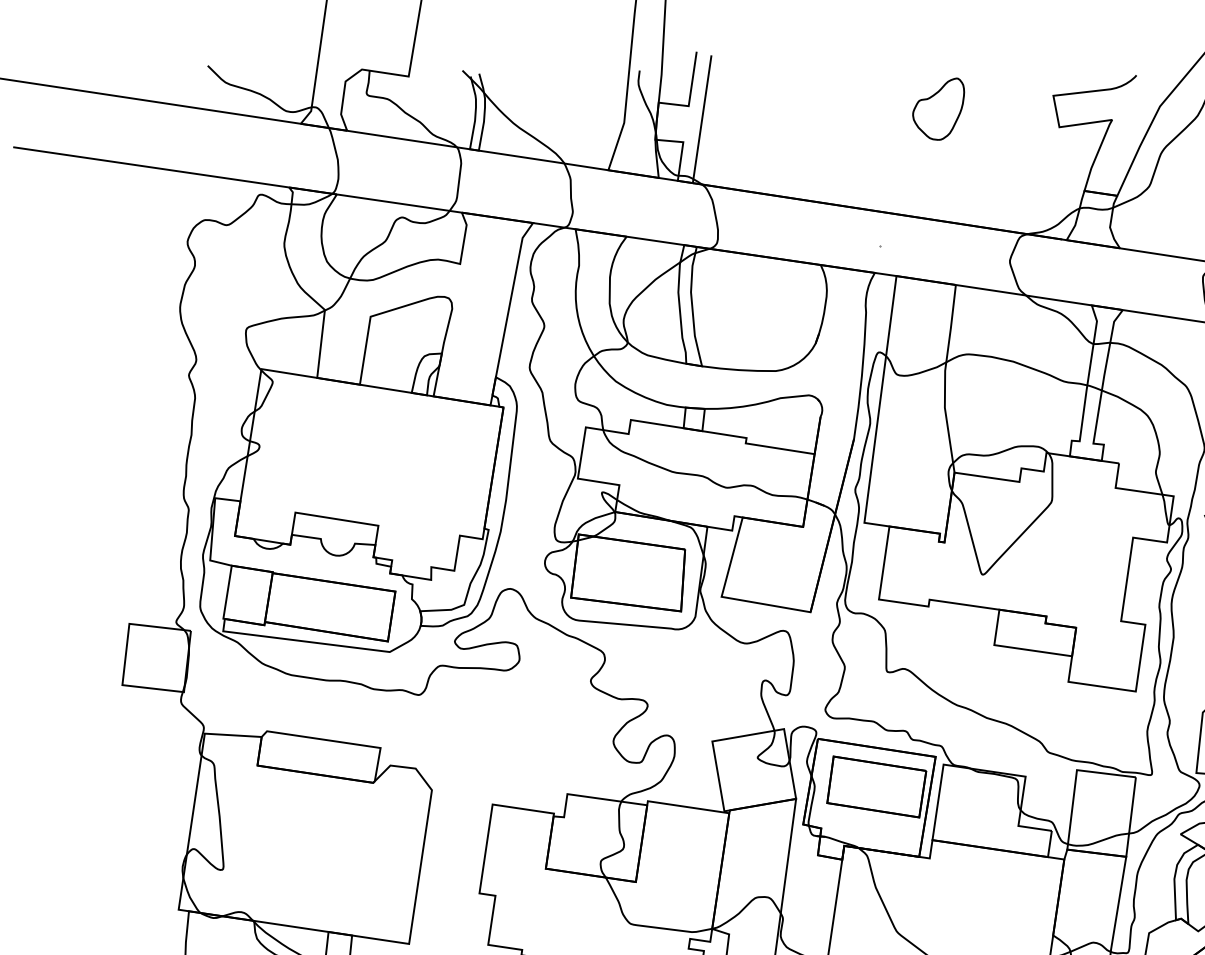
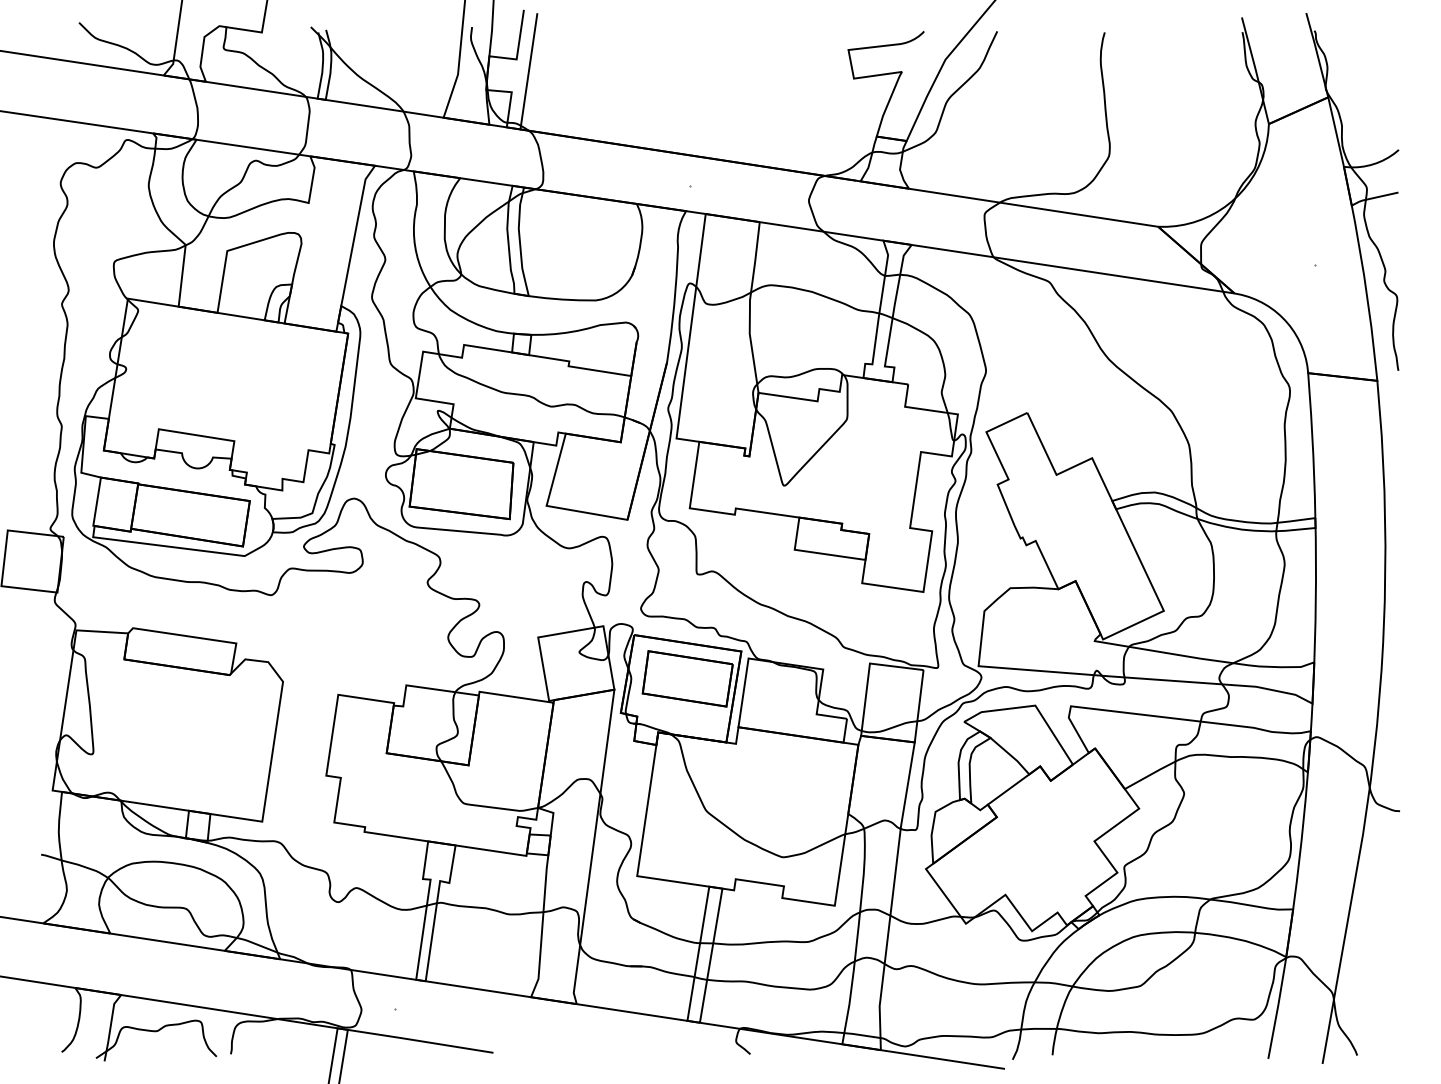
part: (939, 108) -> (744, 61), removed

